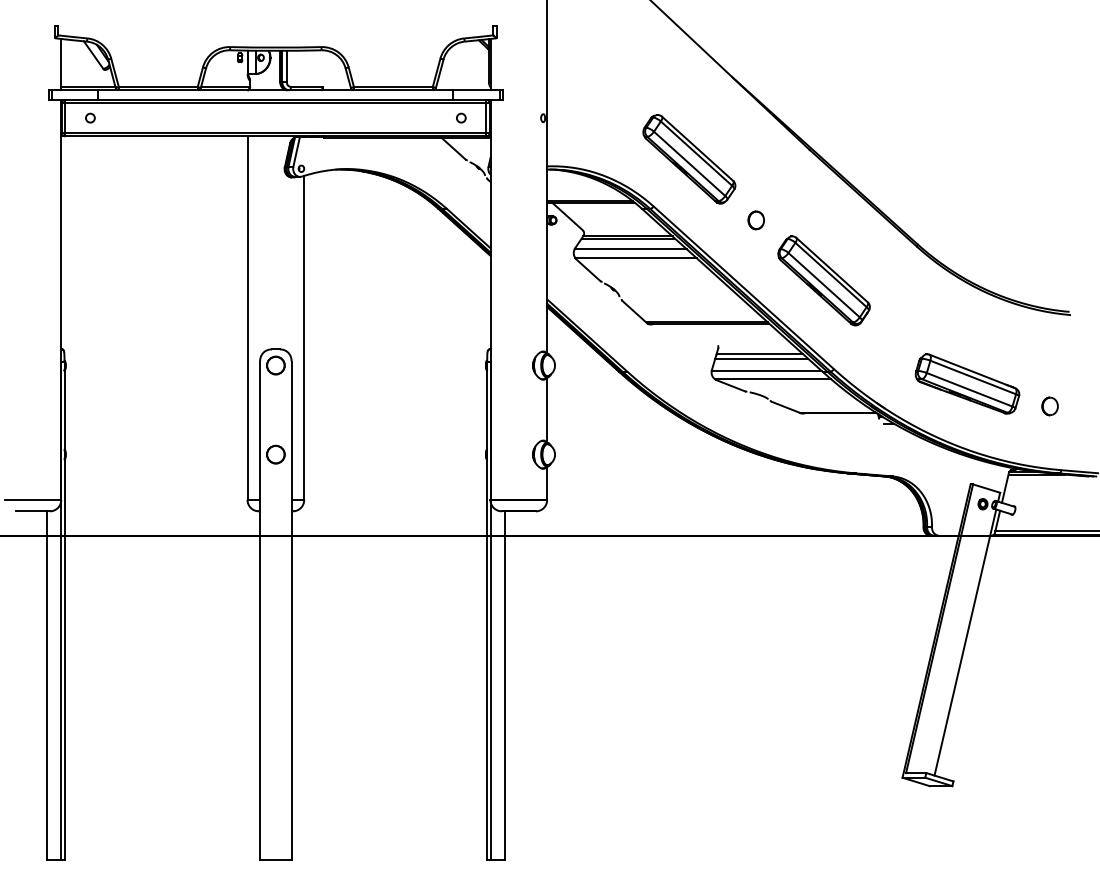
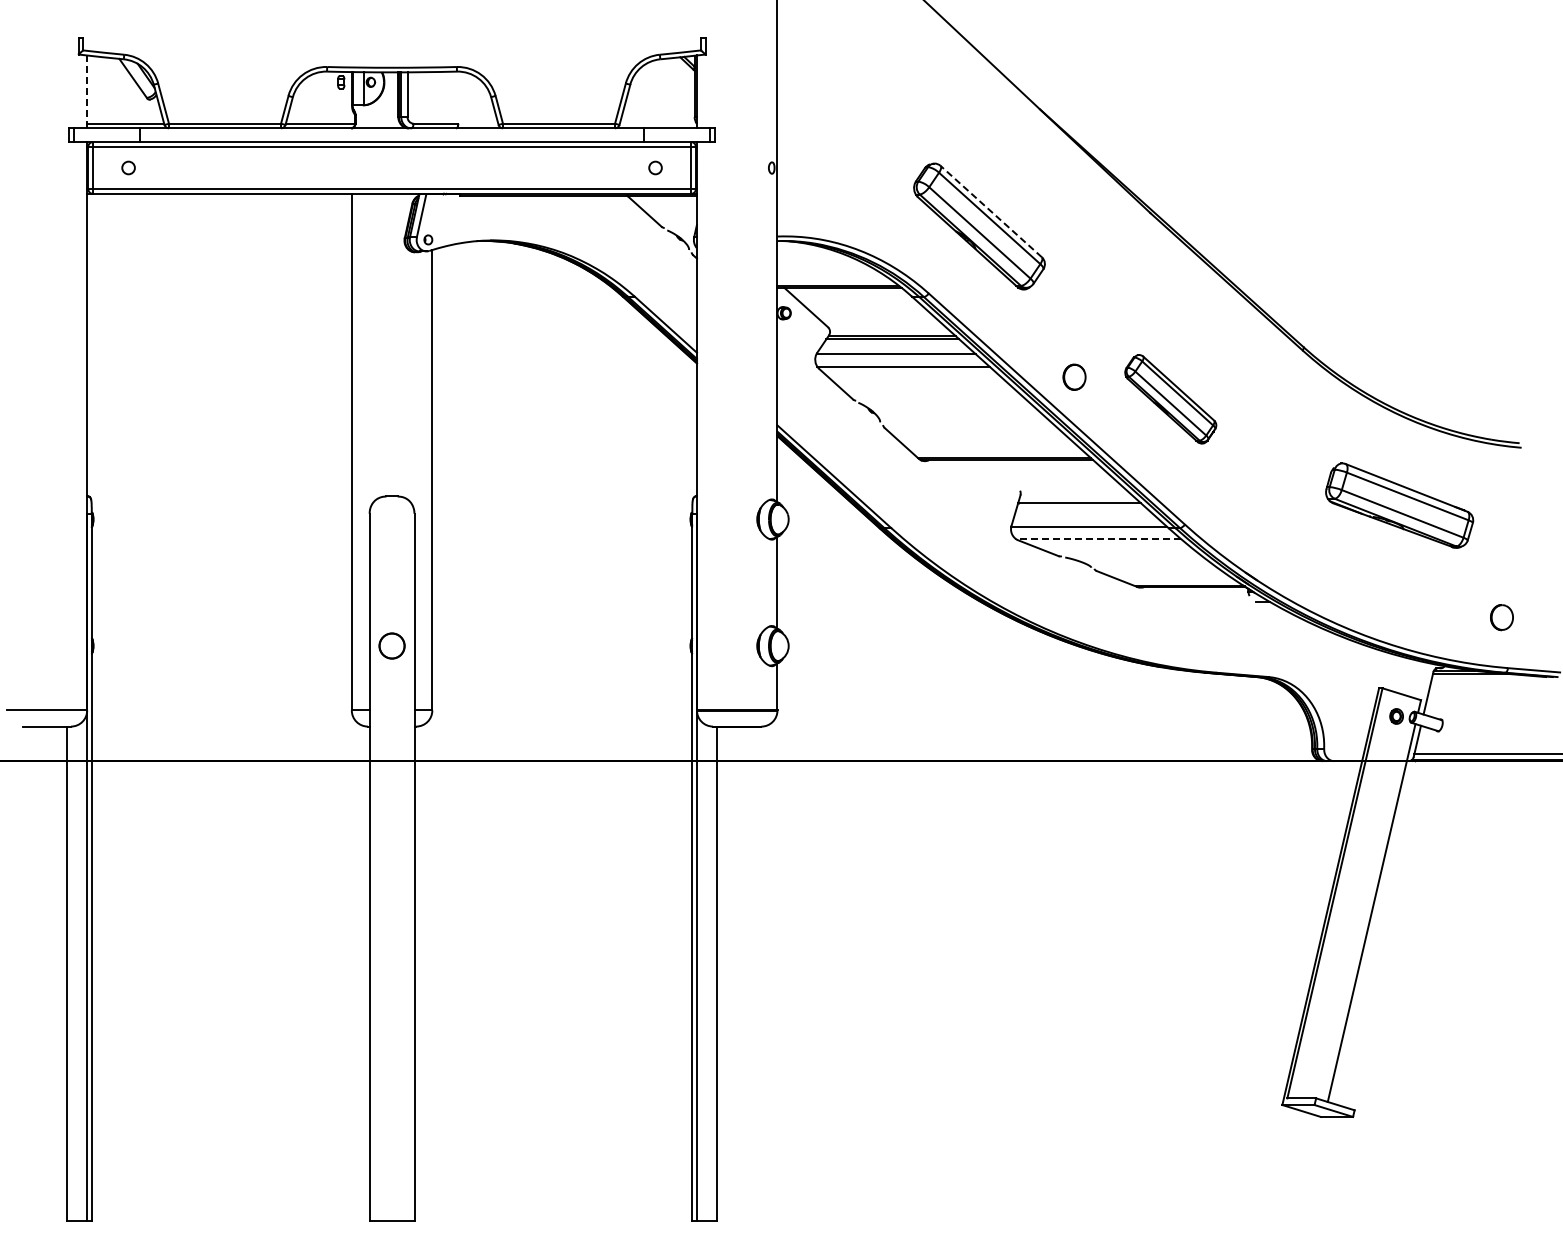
line: (61, 64) -> (87, 91), solid -> dashed
line: (697, 148) -> (990, 211), solid -> dashed
part: (756, 219) -> (1074, 376), moved
part: (823, 281) -> (1170, 399), size x0.7
line: (761, 358) -> (1082, 509), removed
circle: (275, 365) -> (391, 519), removed
line: (773, 378) -> (1098, 538), solid -> dashed
part: (967, 383) -> (1399, 505), moved
part: (1049, 406) -> (1501, 617), moved

